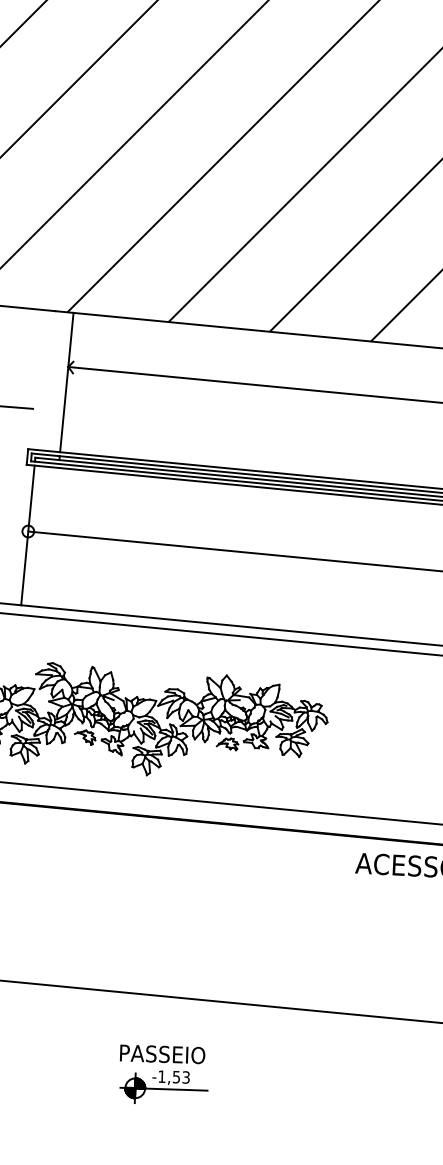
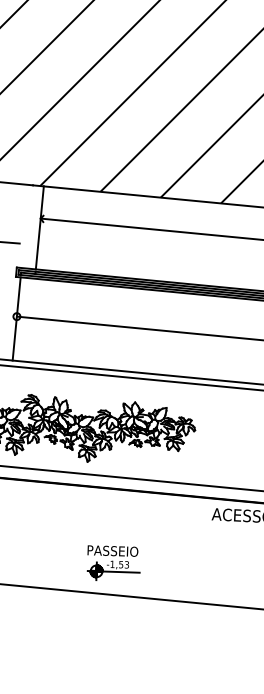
part: (163, 1073) -> (113, 562), moved

